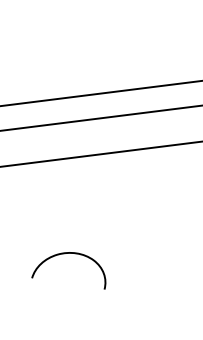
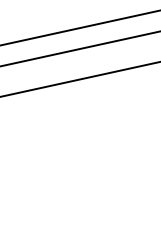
curve: (64, 254) -> (41, 168), removed

